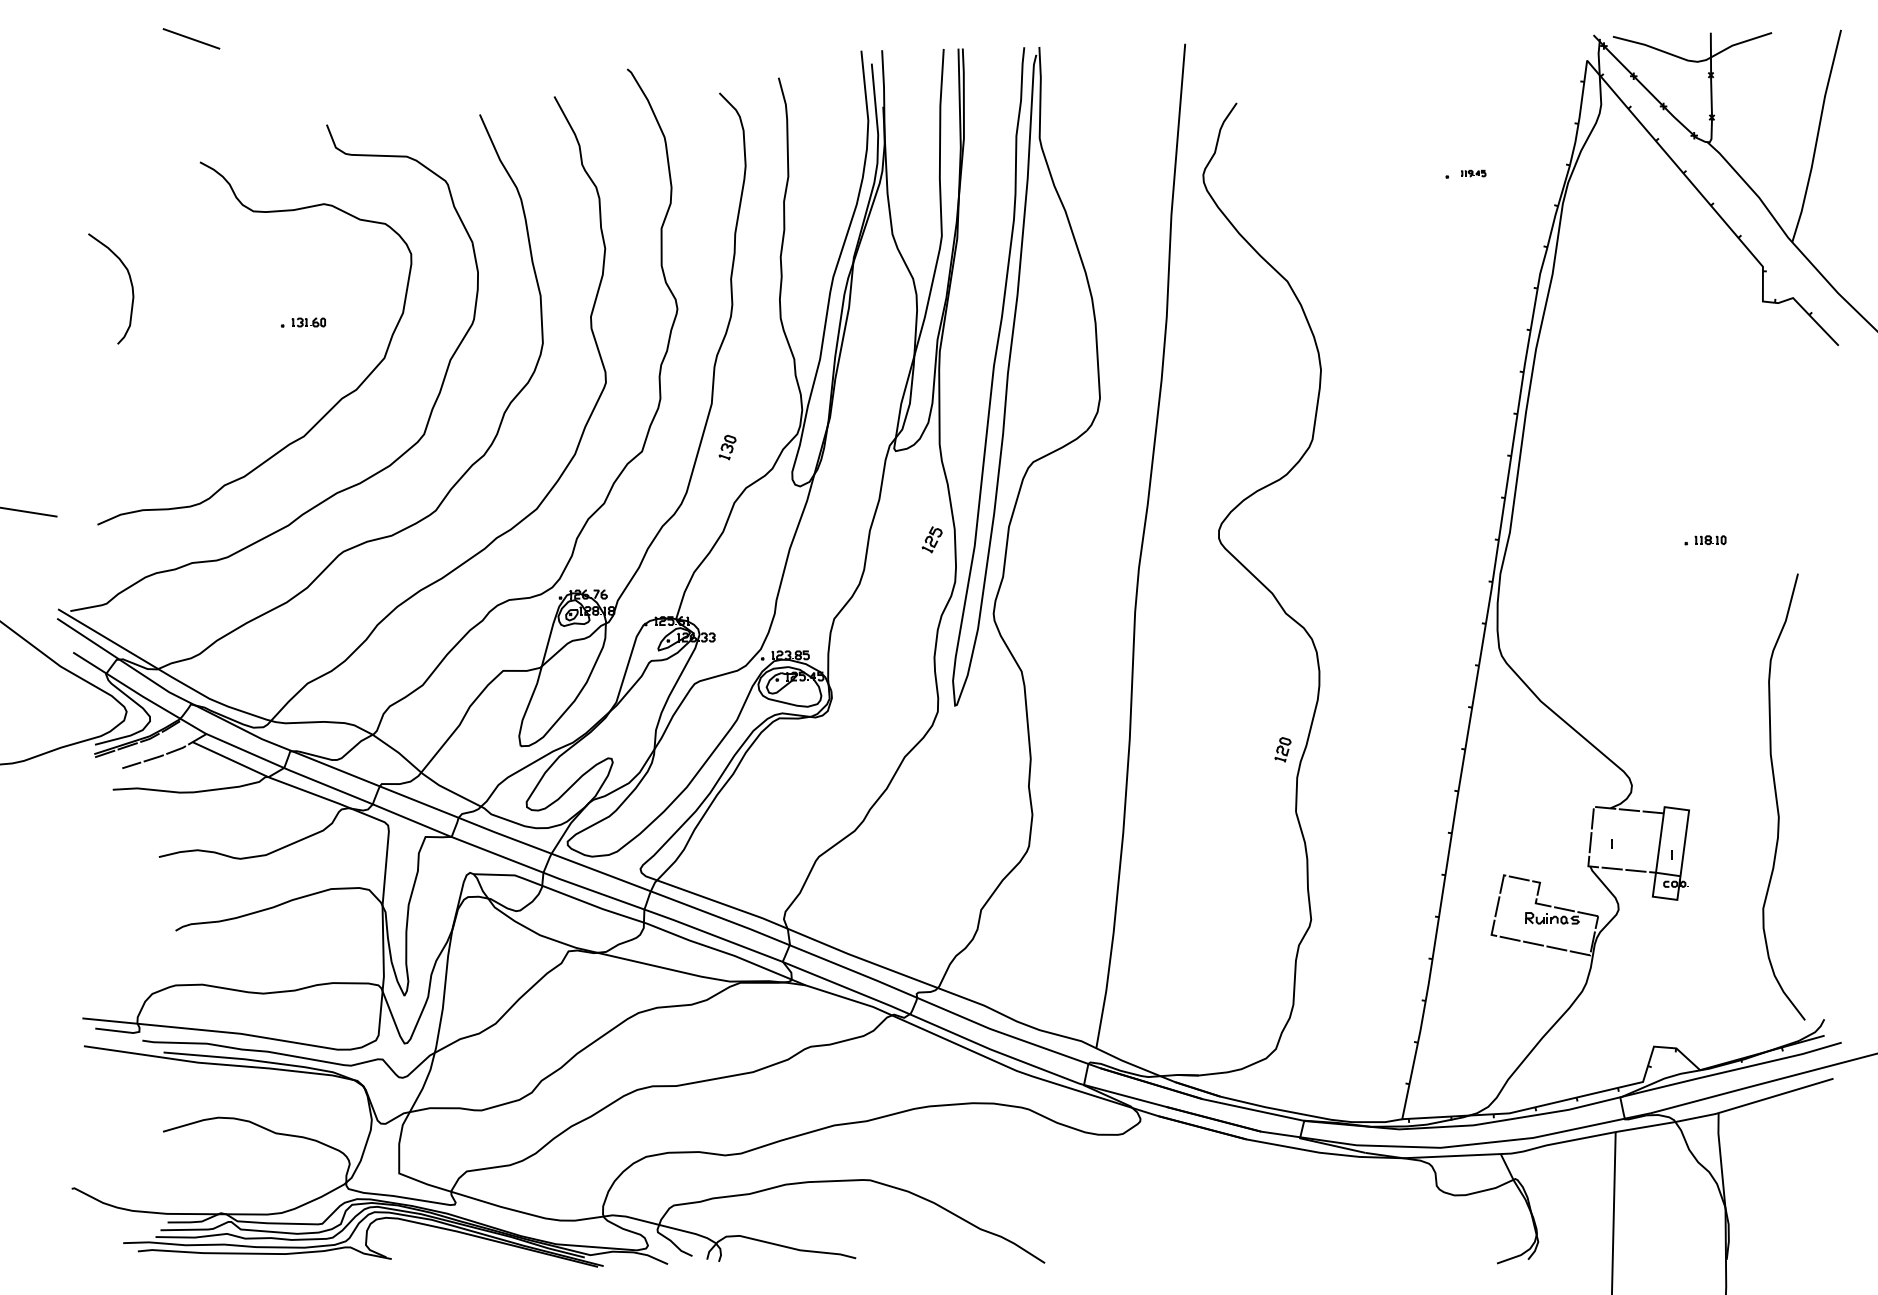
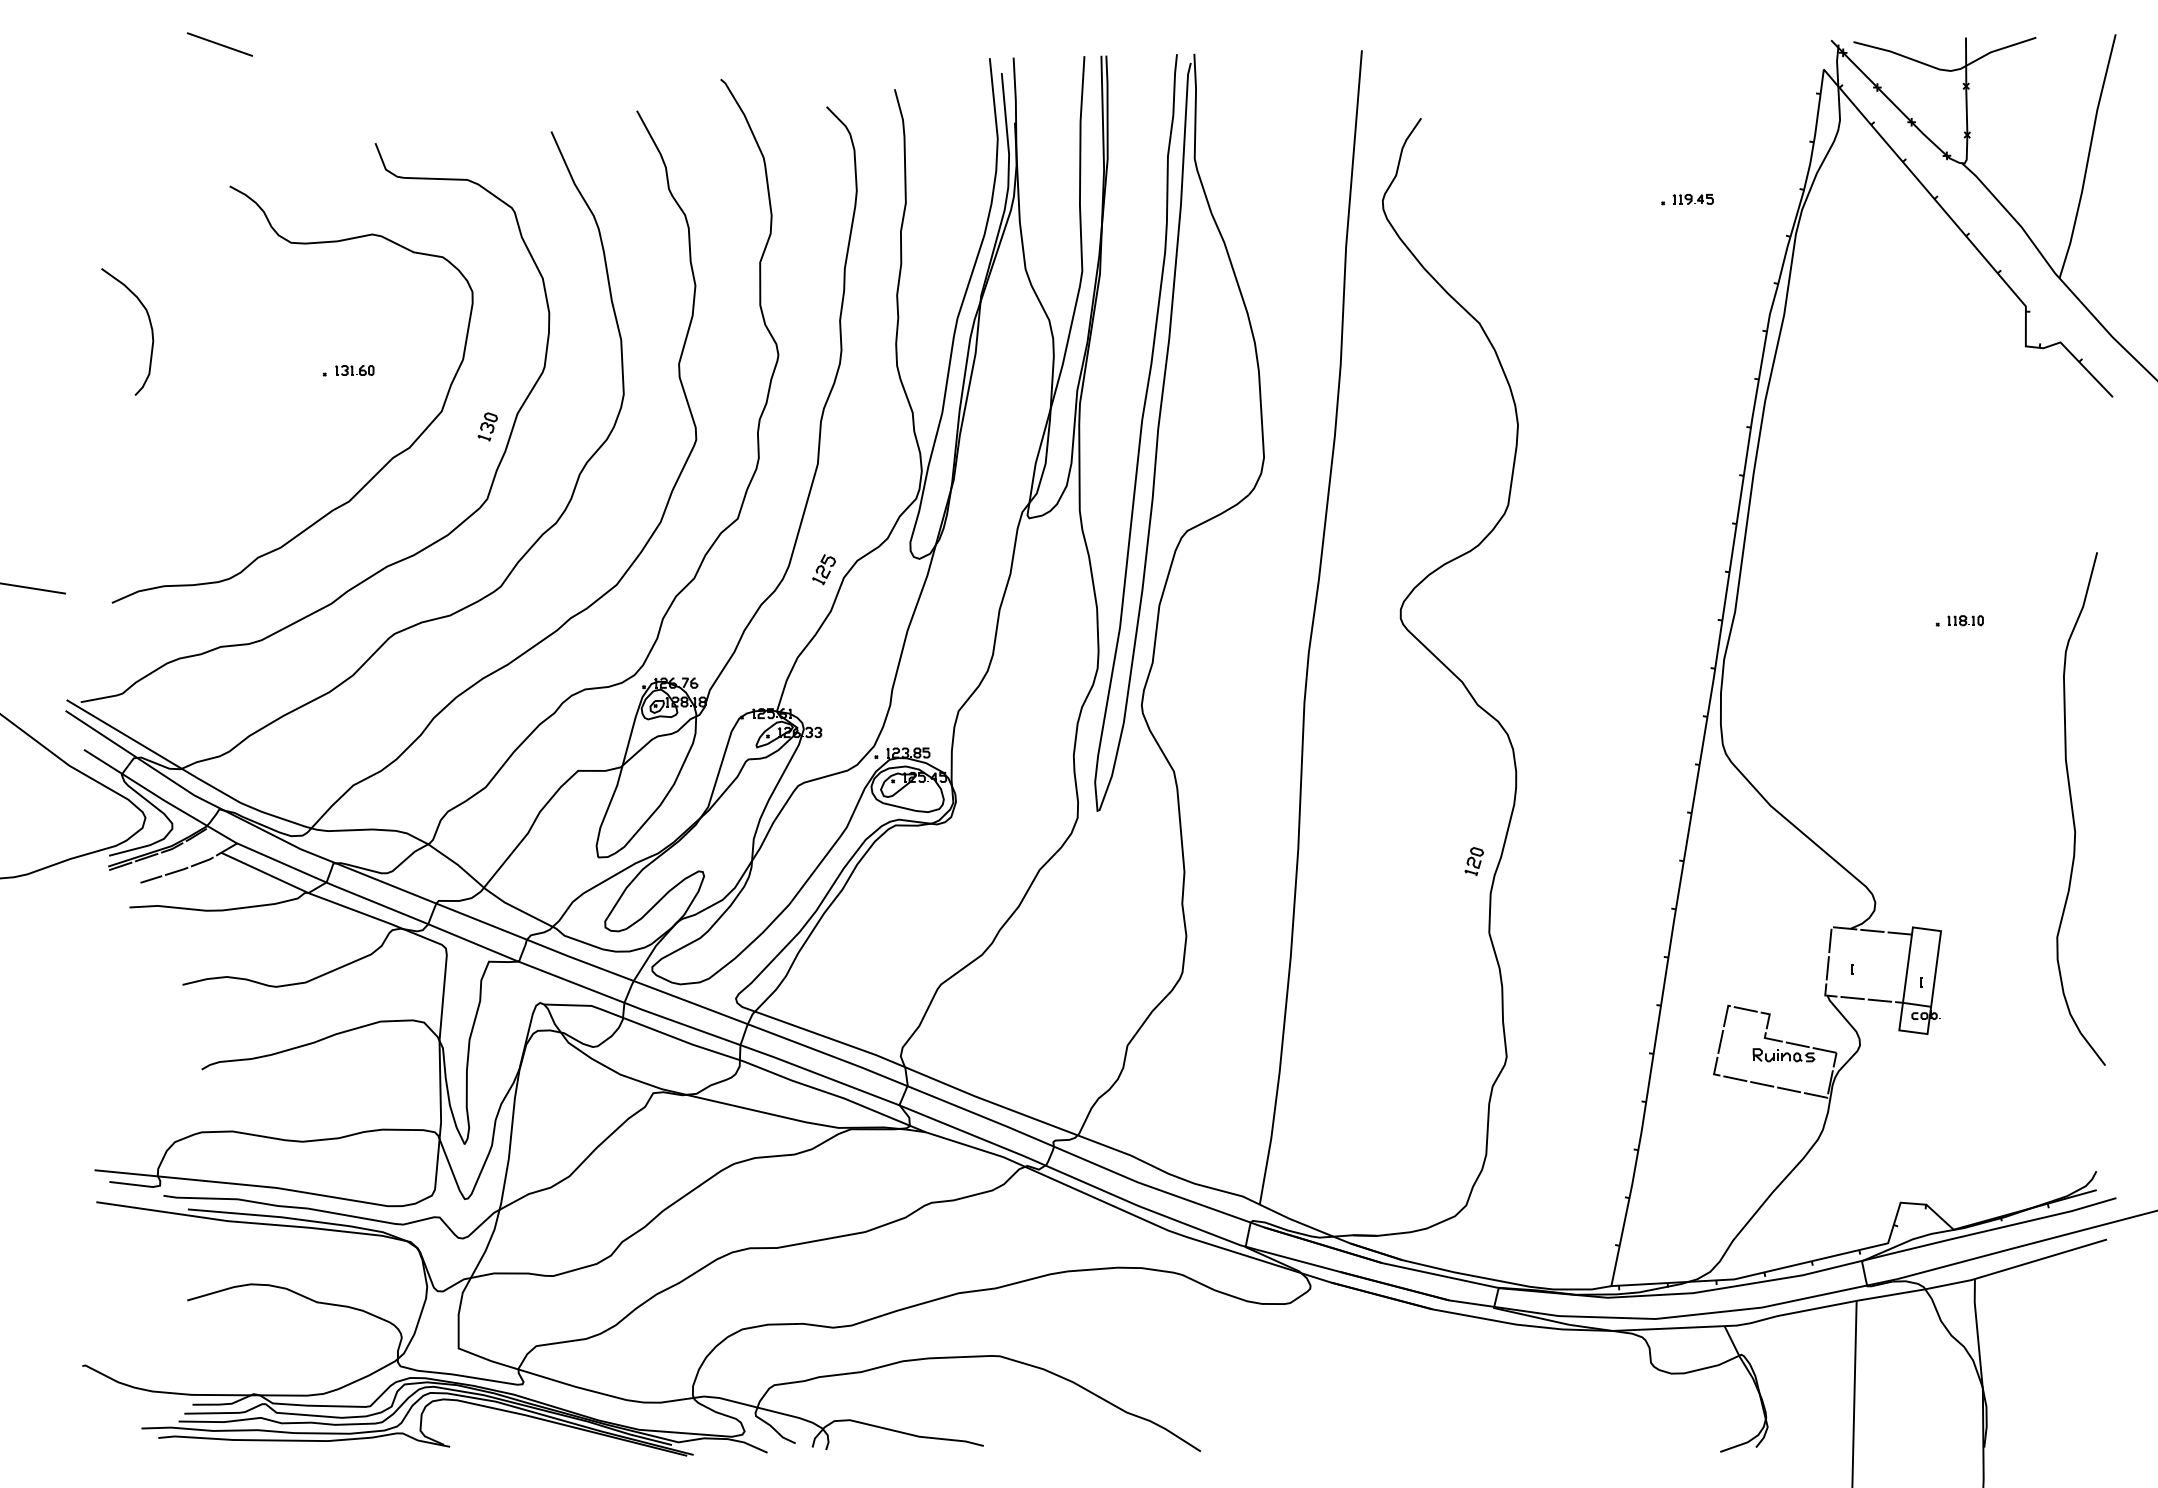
part: (1473, 173) -> (1693, 199), size x1.43
part: (727, 447) -> (487, 426), moved
part: (931, 539) -> (823, 569), moved
curve: (1777, 796) -> (2073, 808), moved

